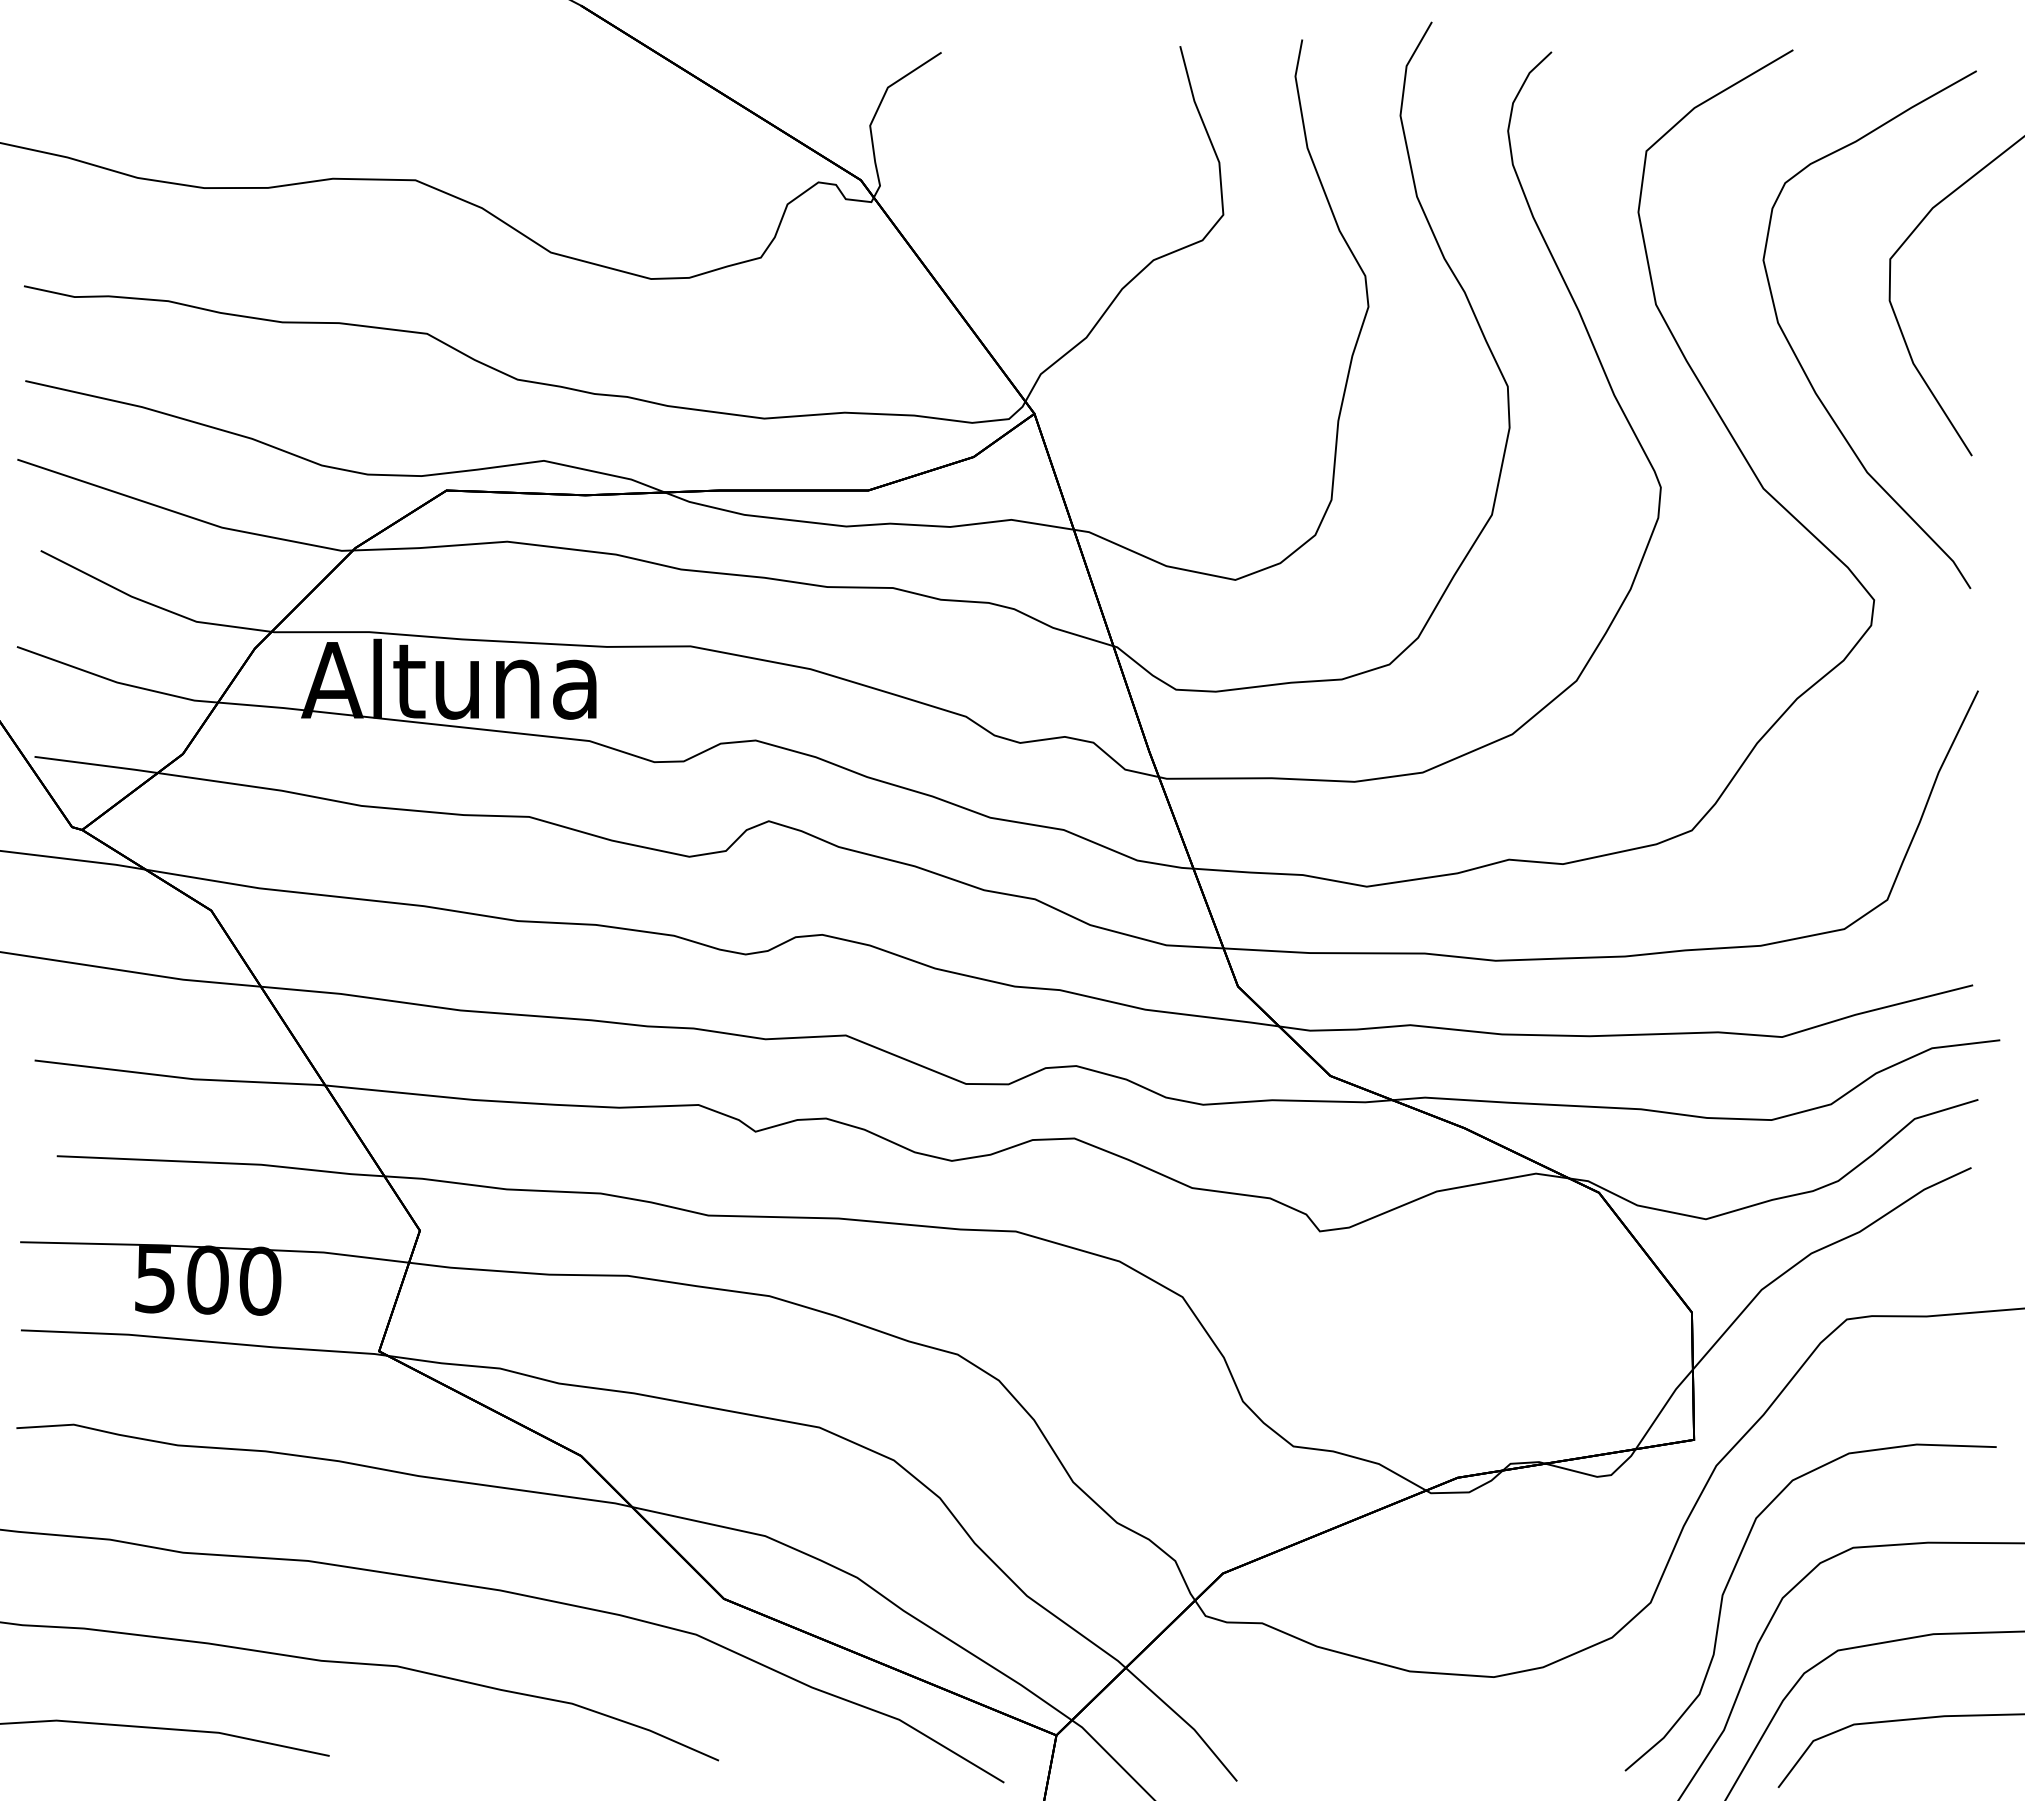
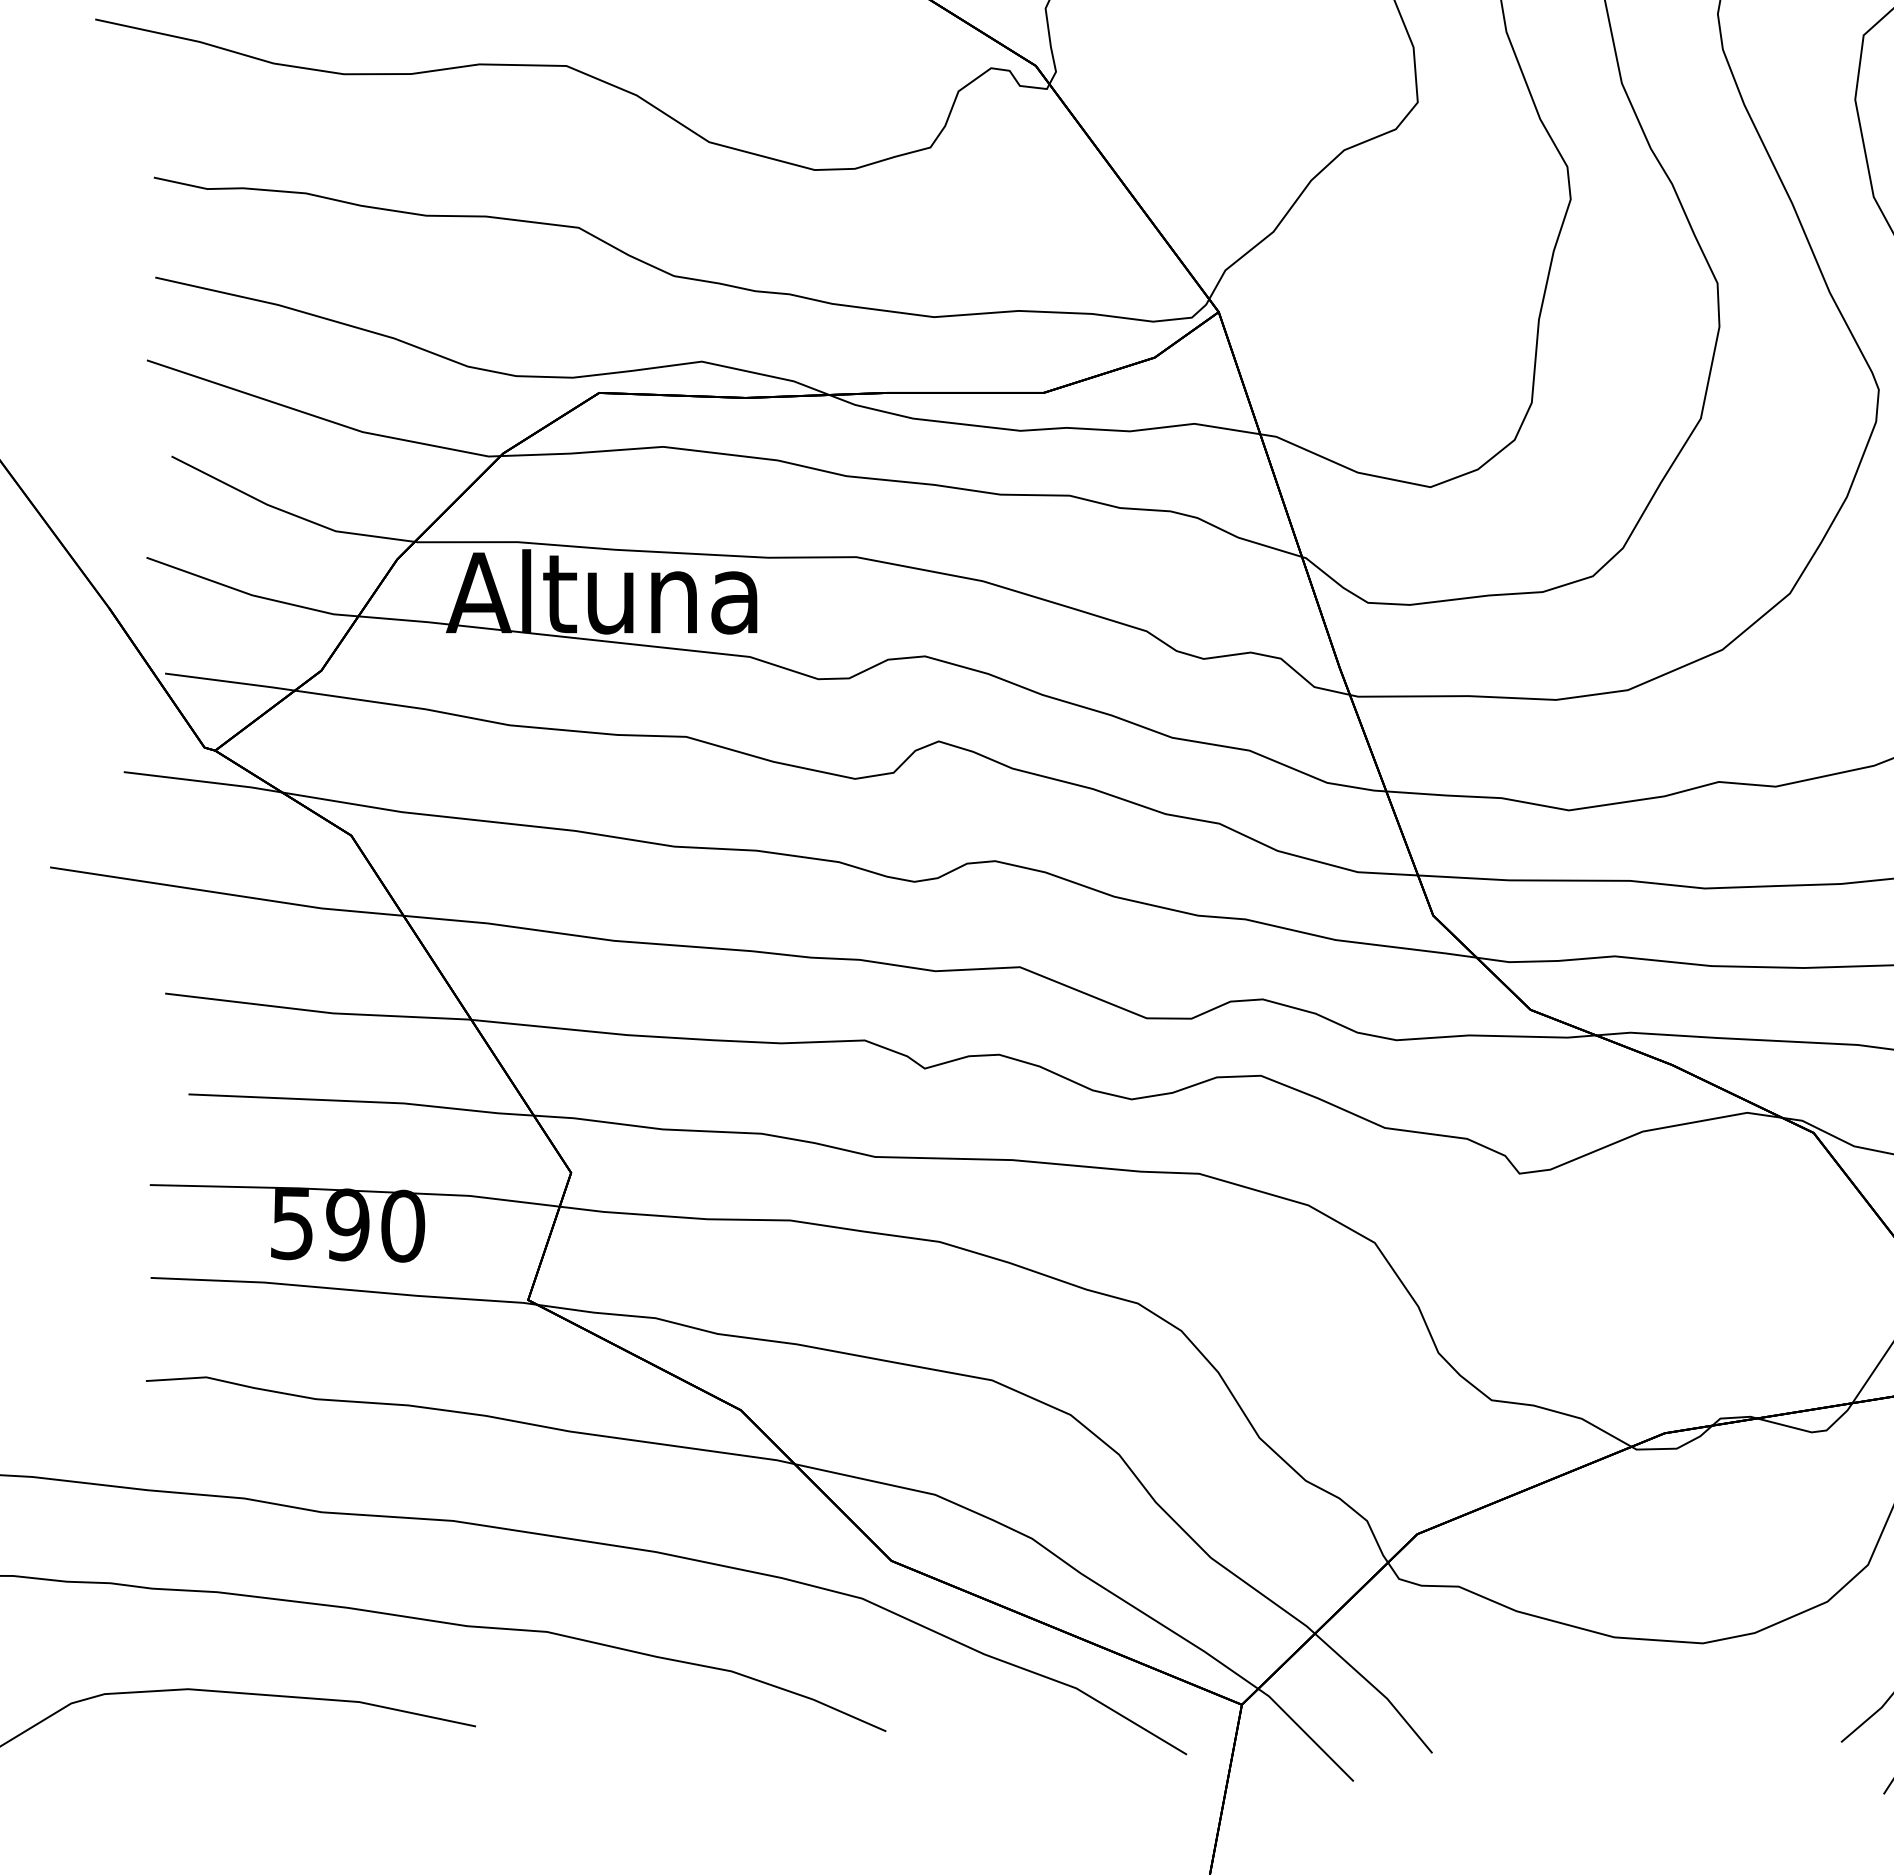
text: (207, 1279) -> (347, 1224), 500 -> 590

